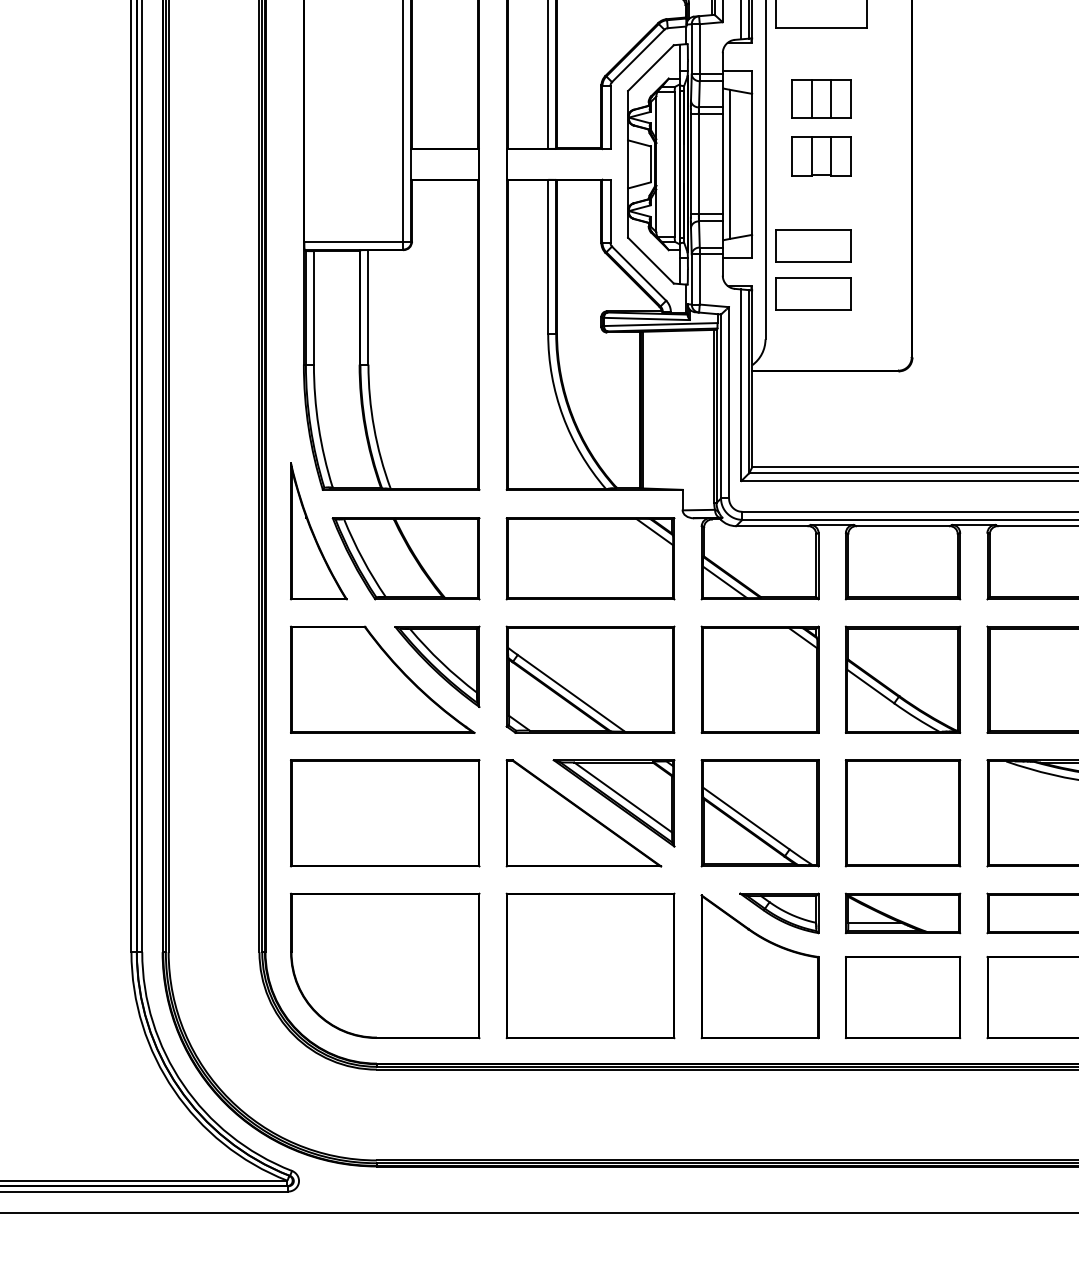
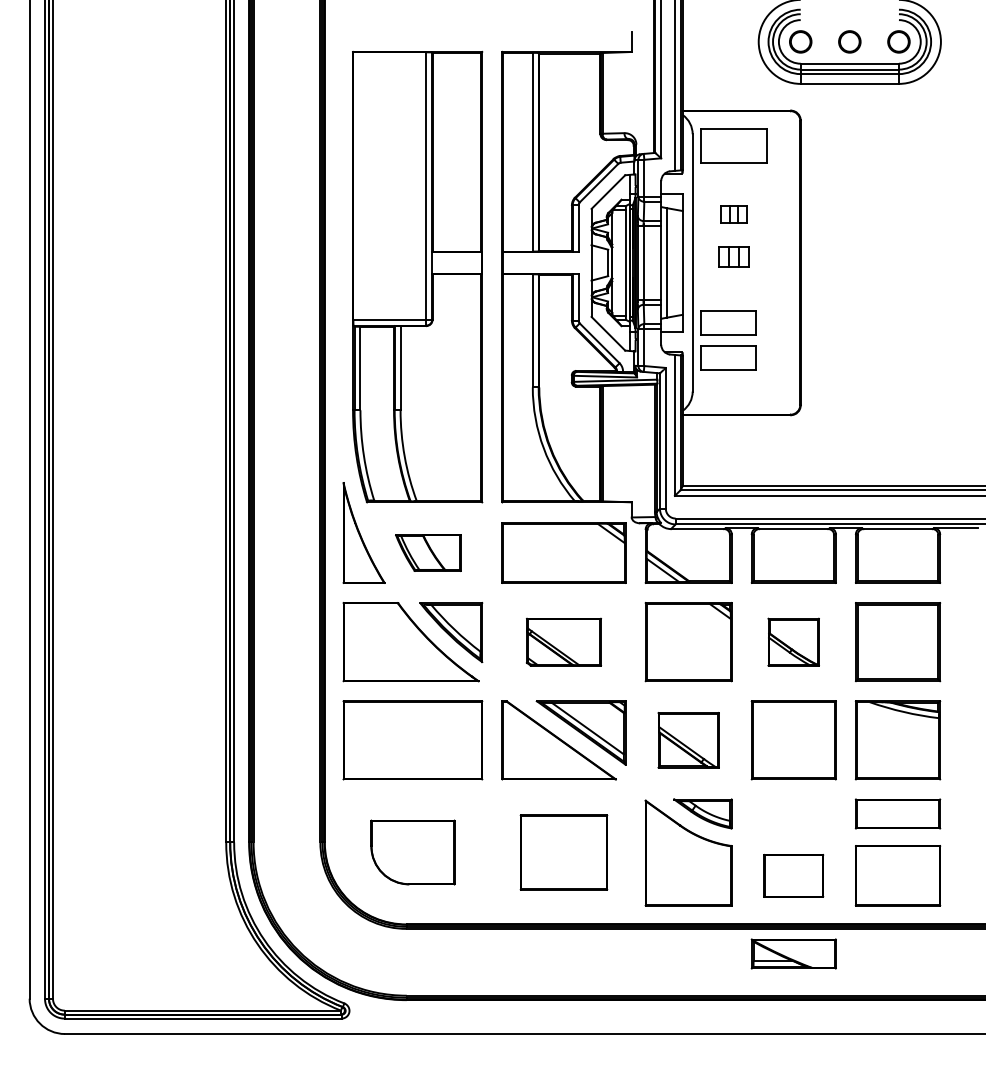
part: (821, 98) -> (733, 214), size x0.6
part: (821, 155) -> (733, 256), size x0.7
part: (406, 557) -> (428, 552), size x0.6
part: (589, 680) -> (563, 642), size x0.6
part: (902, 680) -> (793, 642), size x0.6
part: (759, 813) -> (688, 740), size x0.7
part: (902, 912) -> (793, 953), moved
part: (384, 965) -> (412, 852), size x0.6
part: (589, 965) -> (563, 852), size x0.7
part: (902, 997) -> (793, 875), size x0.7

